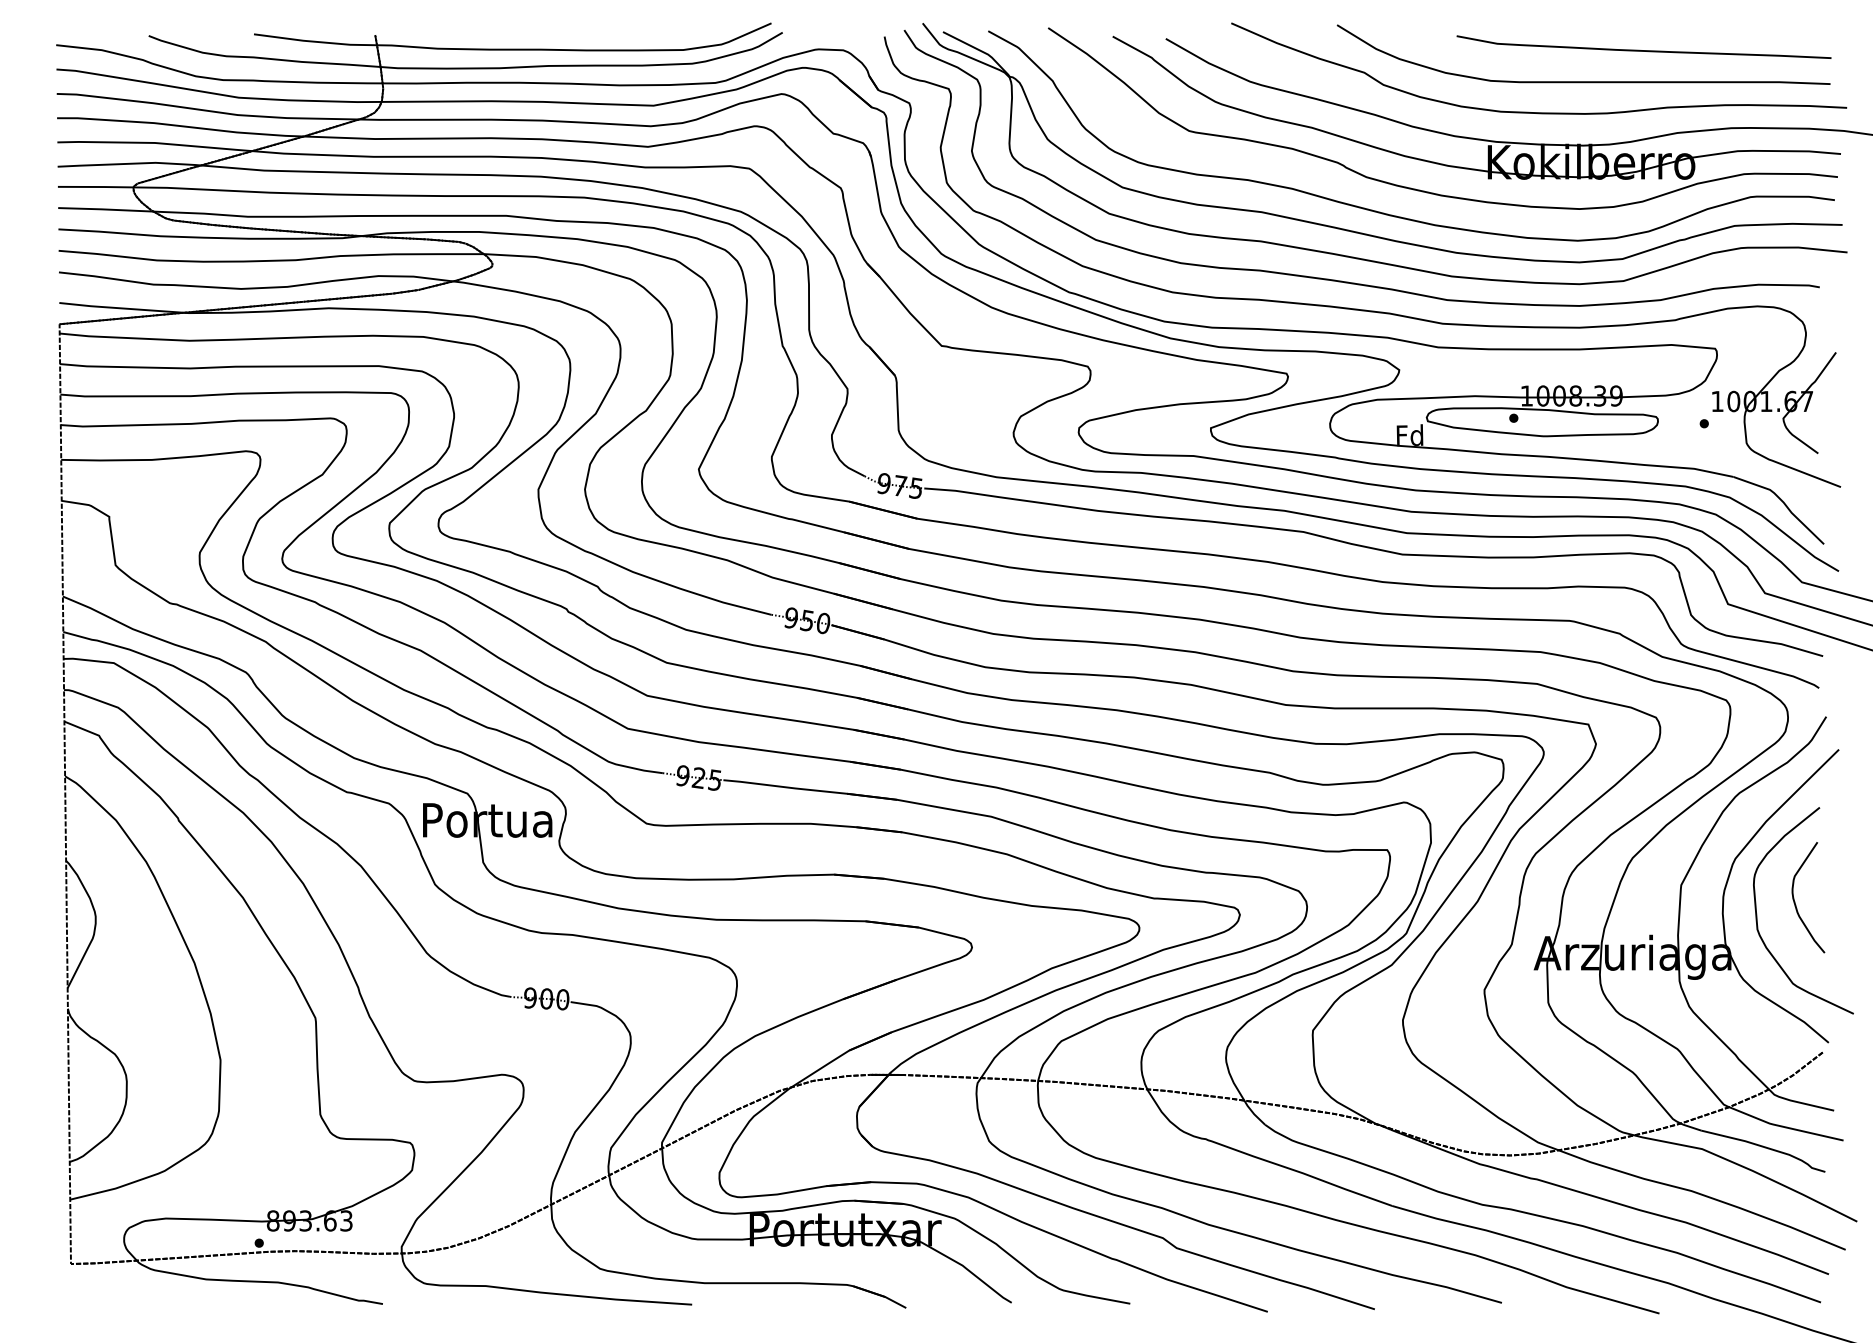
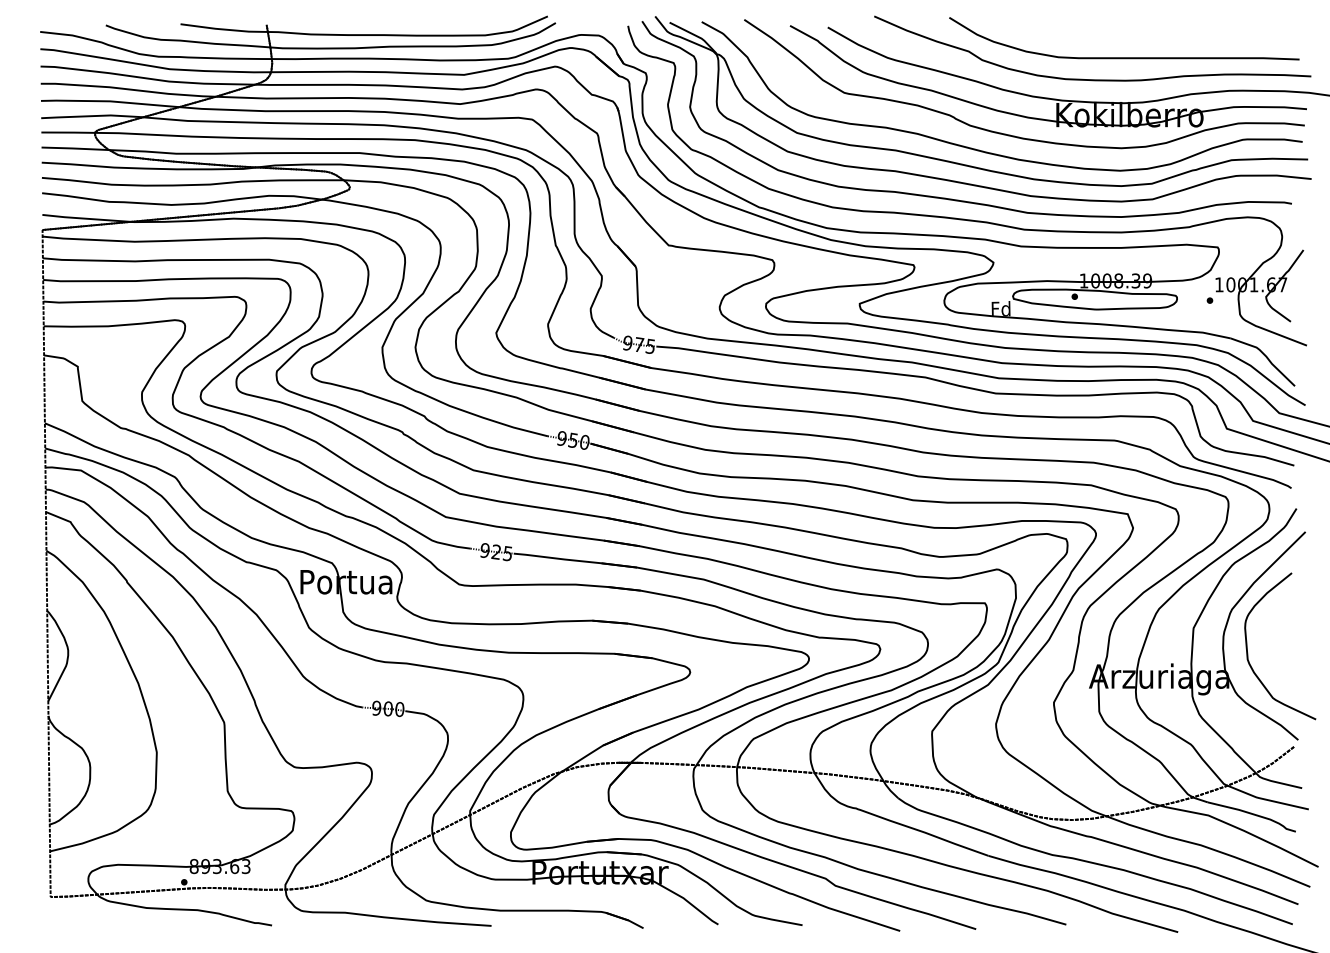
curve: (1643, 50) -> (1166, 35), removed
curve: (1795, 901) -> (1274, 639), removed

